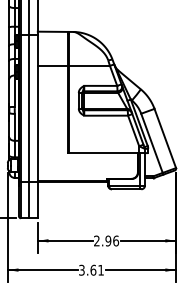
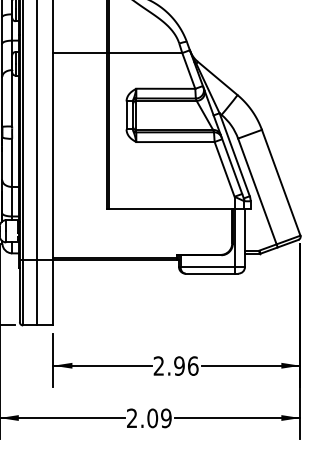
text: (91, 269) -> (149, 416), 3.61 -> 2.09

